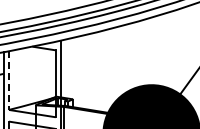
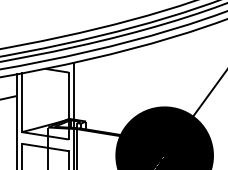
line: (8, 81) -> (21, 103), dashed -> solid

